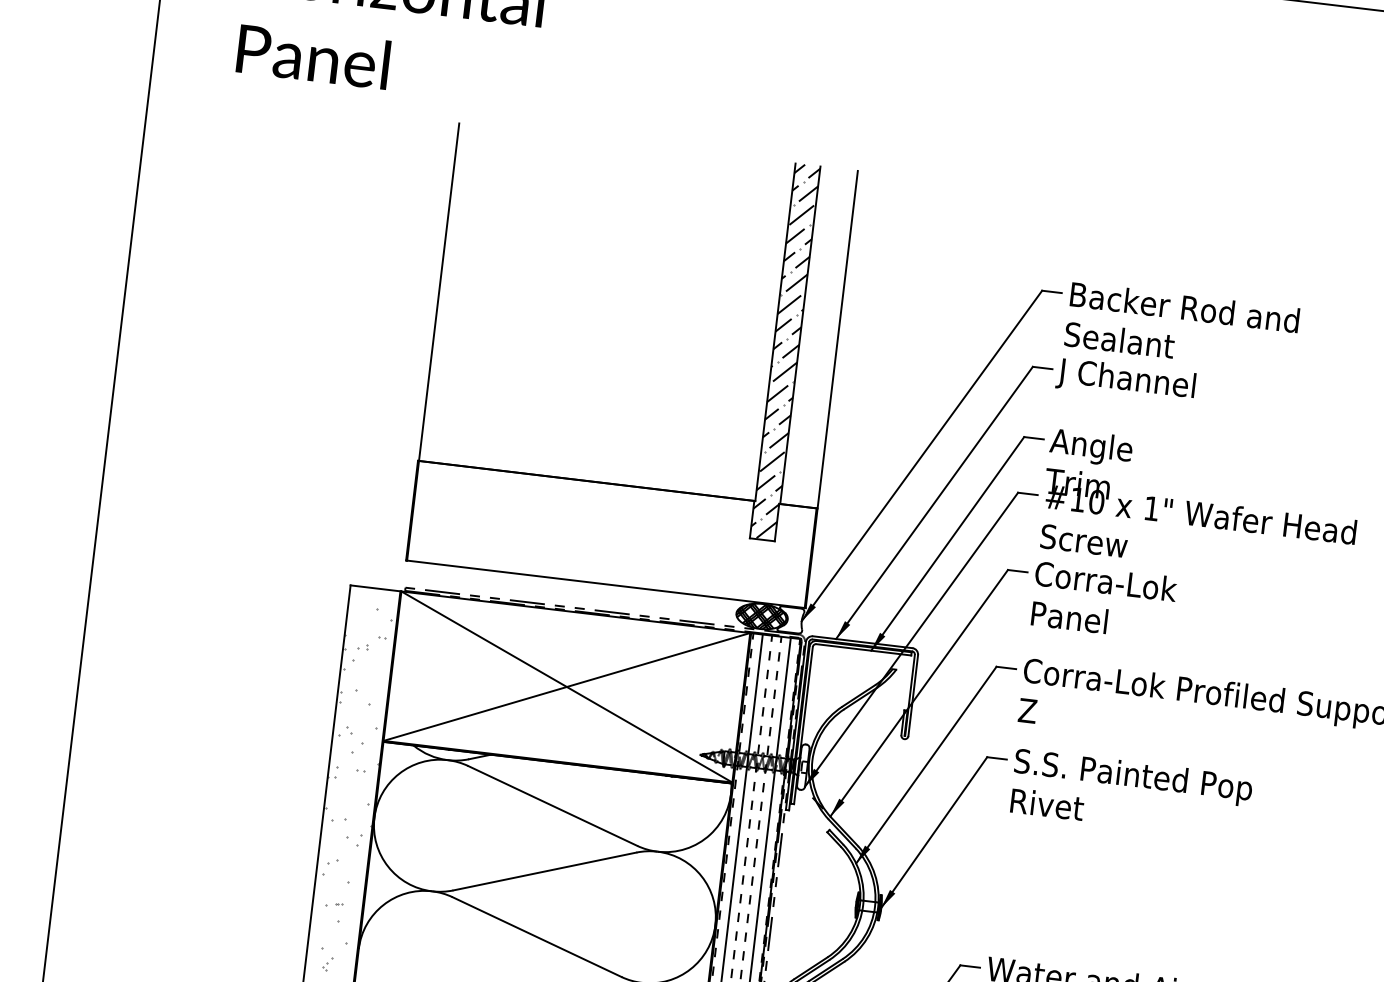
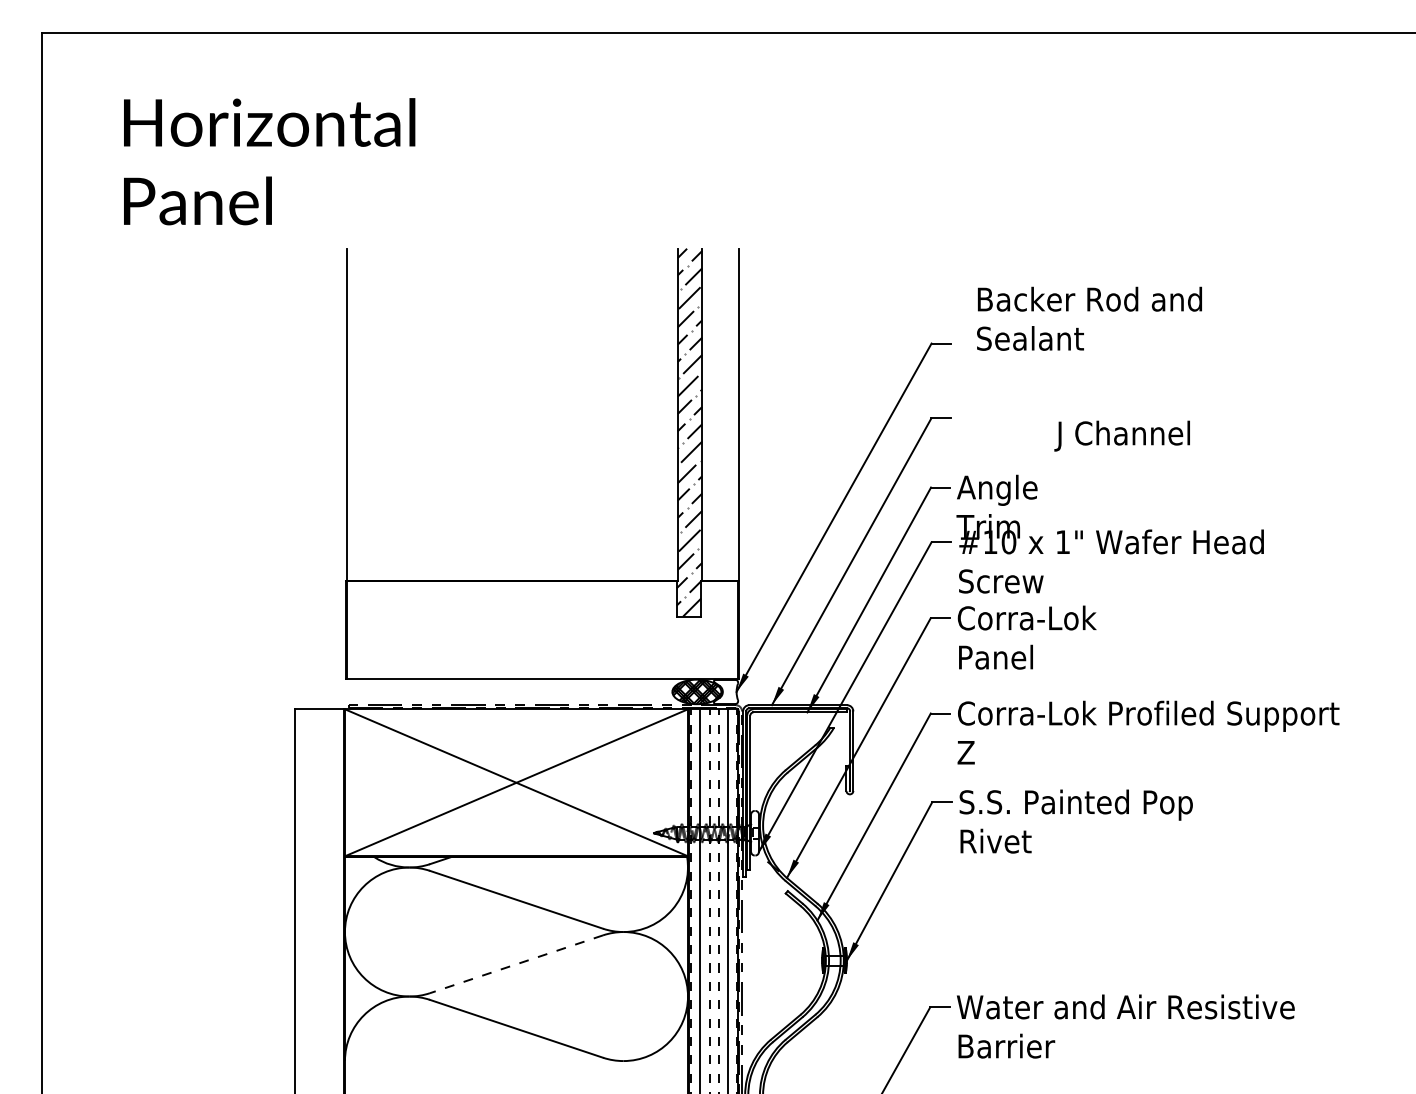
text: (1182, 326) -> (1089, 318), moved
text: (1125, 379) -> (1121, 435), moved
hatch: (350, 789) -> (318, 907), removed
line: (544, 871) -> (516, 964), solid -> dashed

